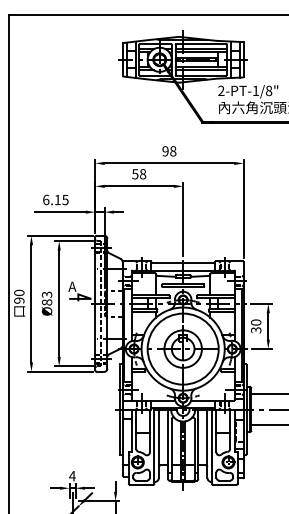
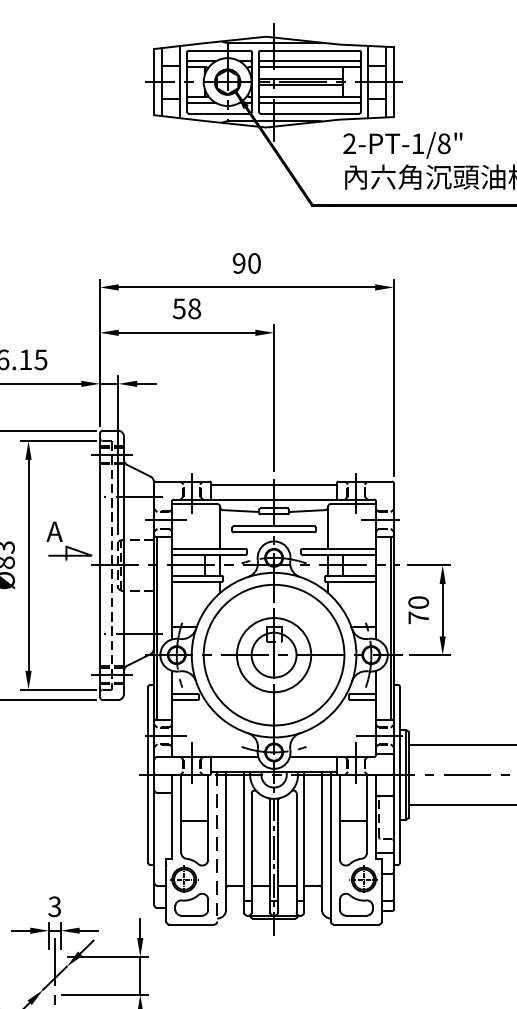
text: (173, 151) -> (254, 263), 98 -> 90
text: (256, 330) -> (419, 618), 30 -> 70
line: (154, 445) -> (217, 846), solid -> dashed
text: (72, 475) -> (54, 905), 4 -> 3

